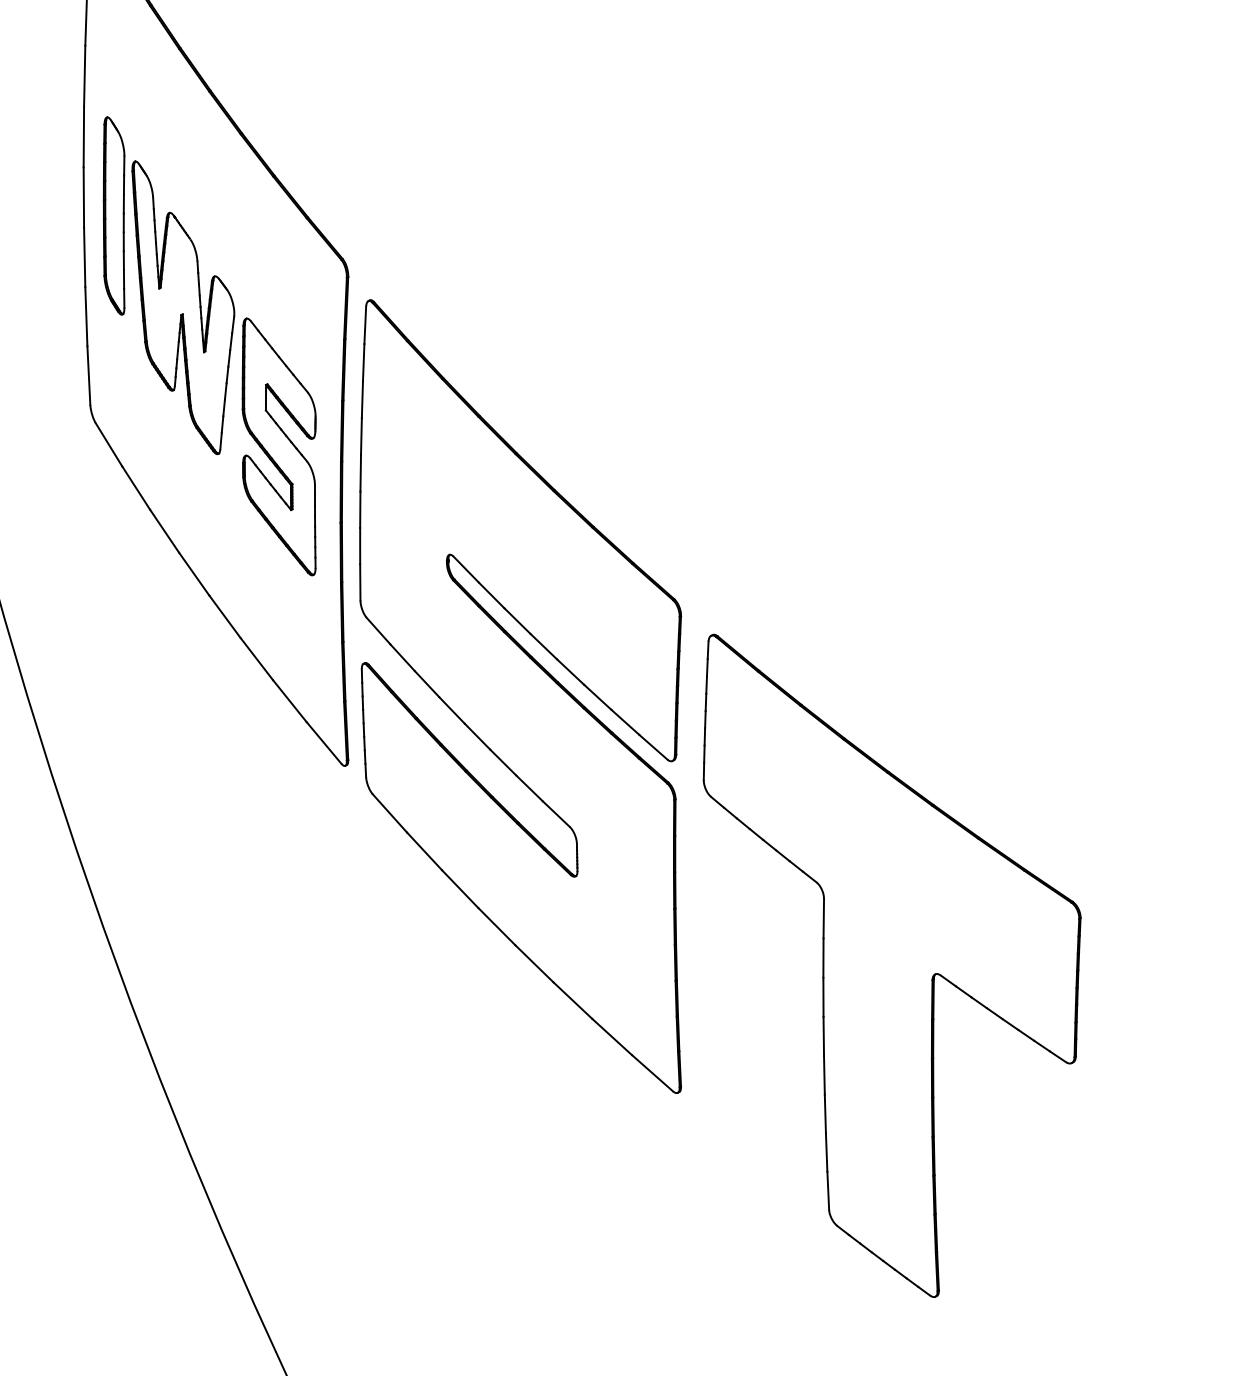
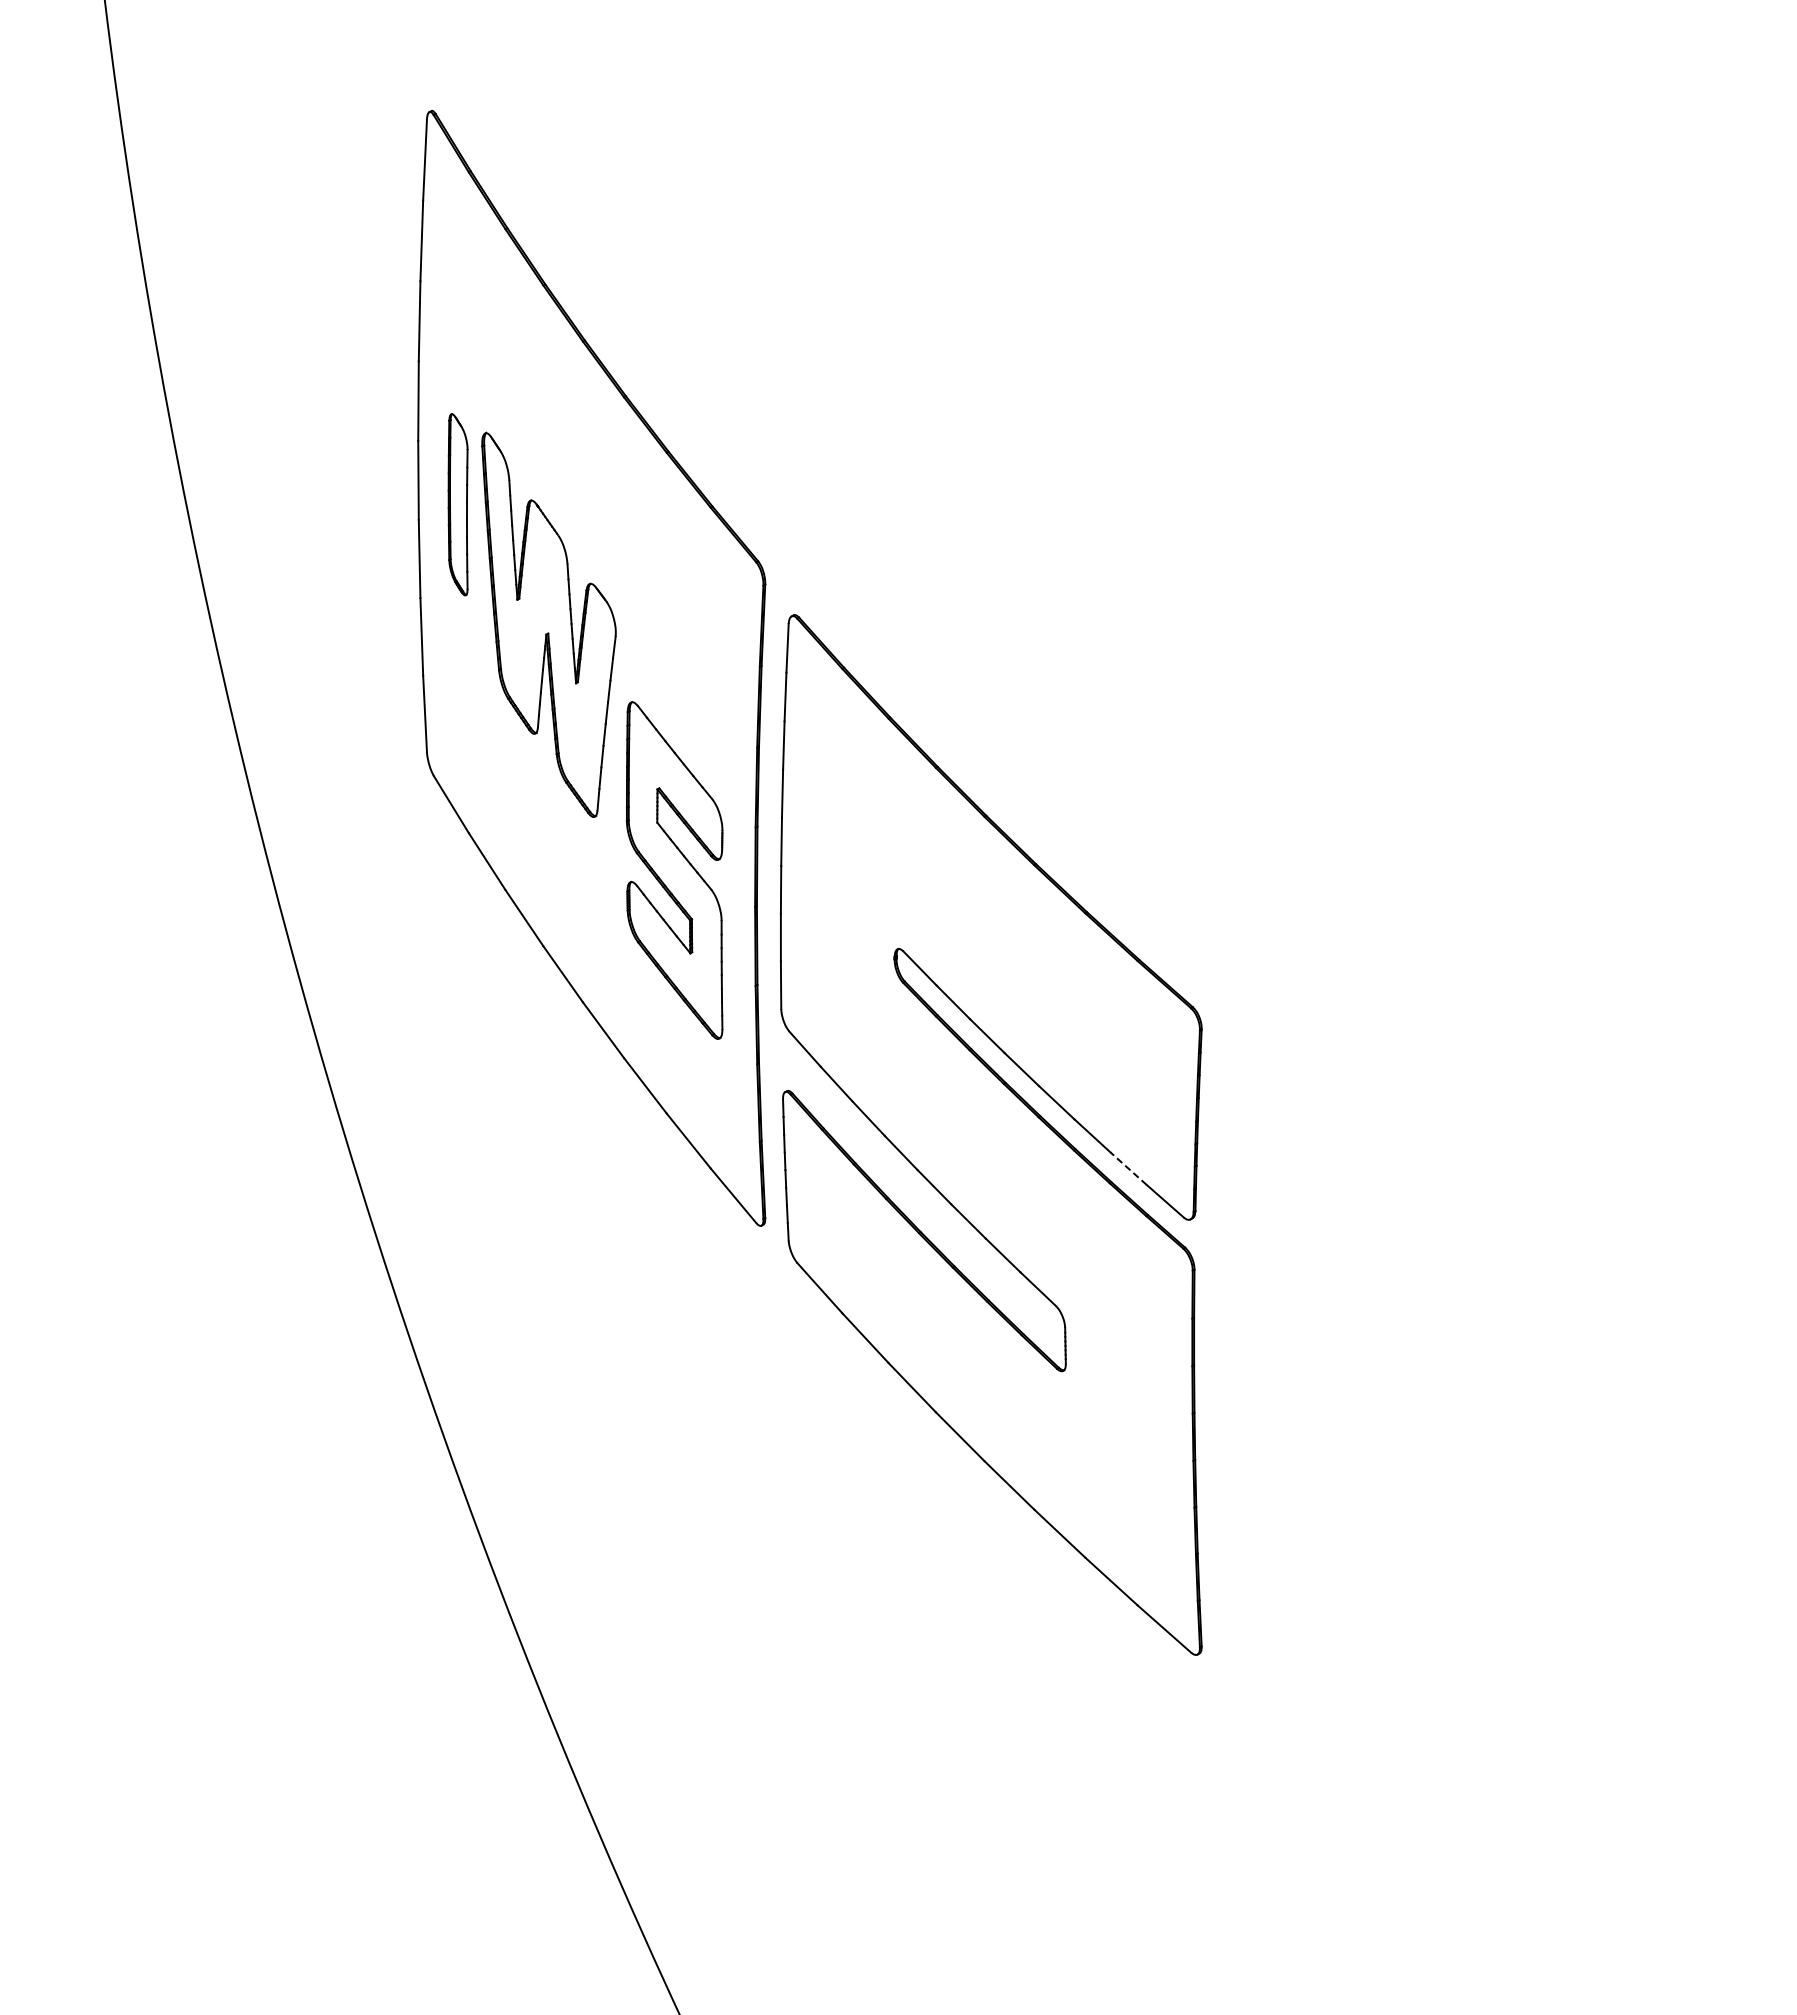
part: (113, 215) -> (457, 504), size x0.7
part: (279, 446) -> (674, 870), moved
line: (625, 722) -> (1128, 1168), solid -> dashed
part: (892, 965) -> (1478, 1487), removed

